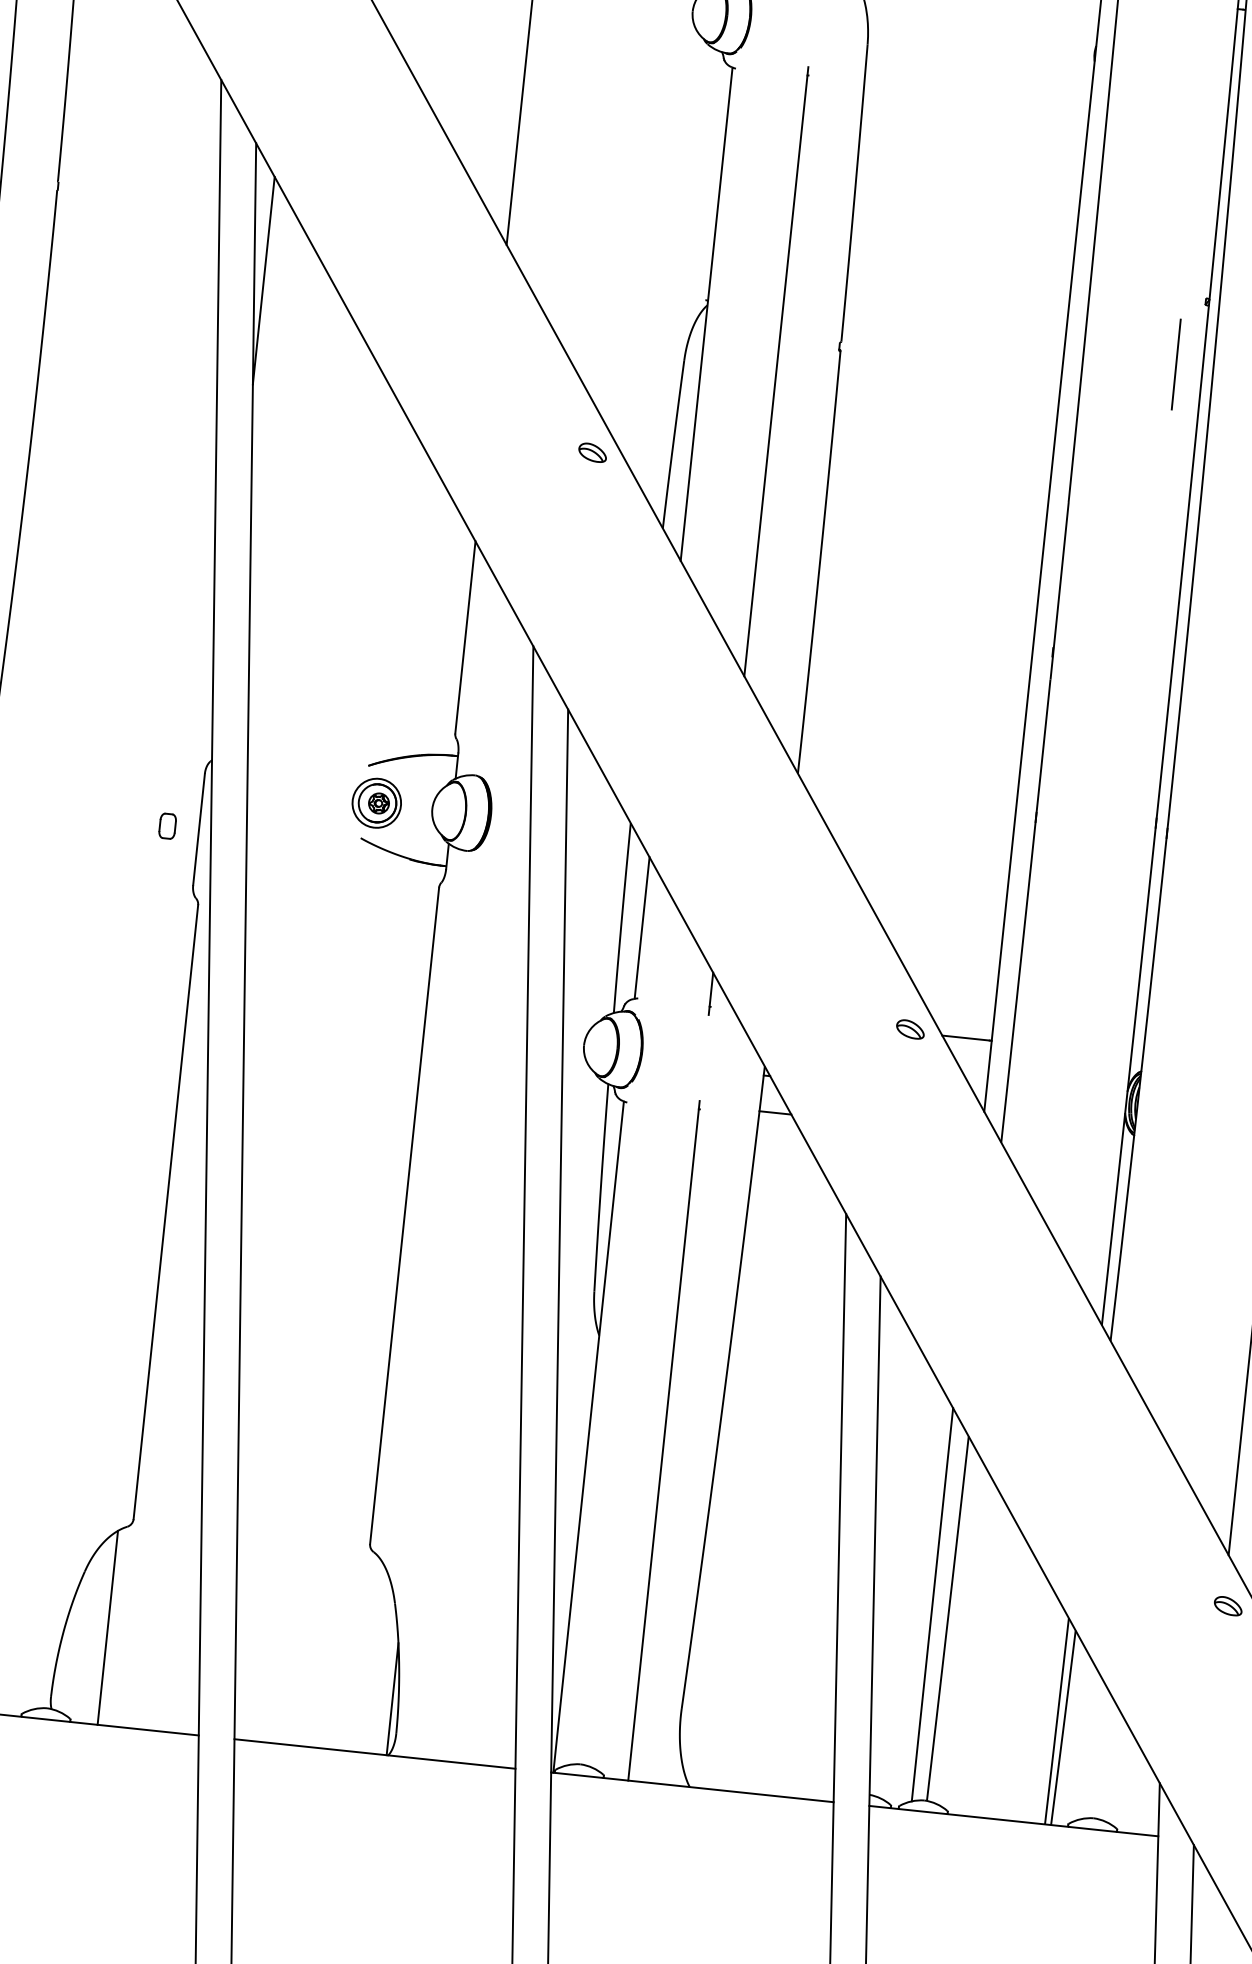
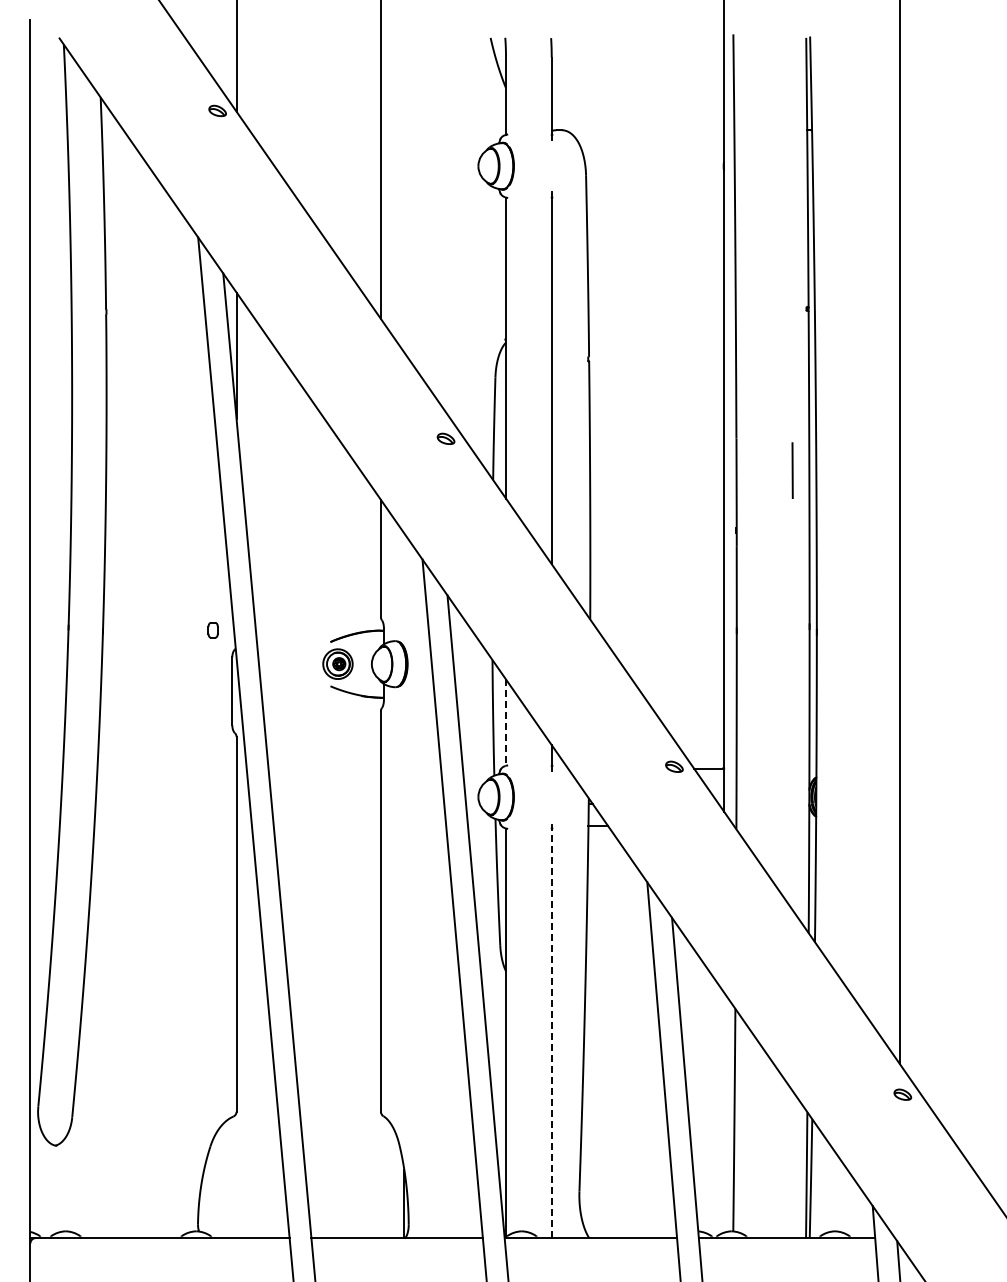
line: (1176, 364) -> (792, 470), moved
part: (166, 826) -> (212, 630), moved
line: (642, 929) -> (506, 723), solid -> dashed
line: (663, 1440) -> (551, 1030), solid -> dashed
line: (933, 1604) -> (724, 1112), removed
line: (107, 1627) -> (227, 1178), removed

